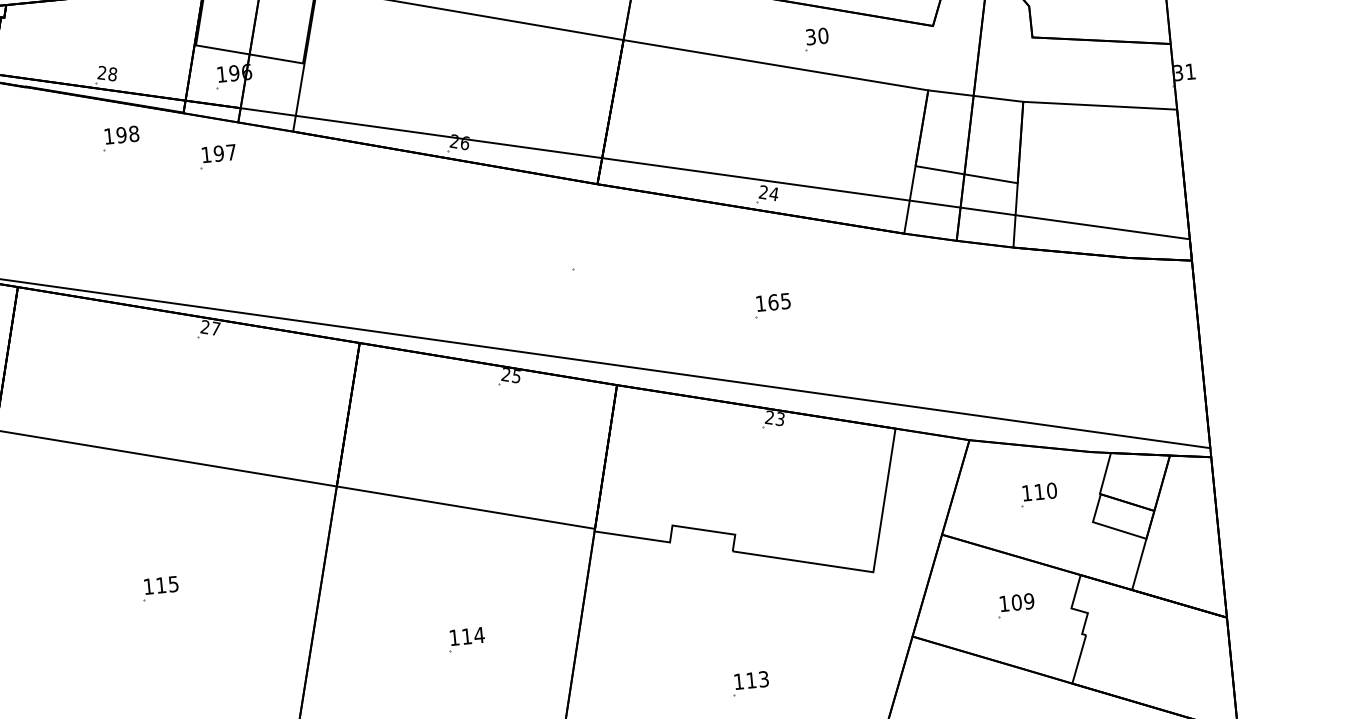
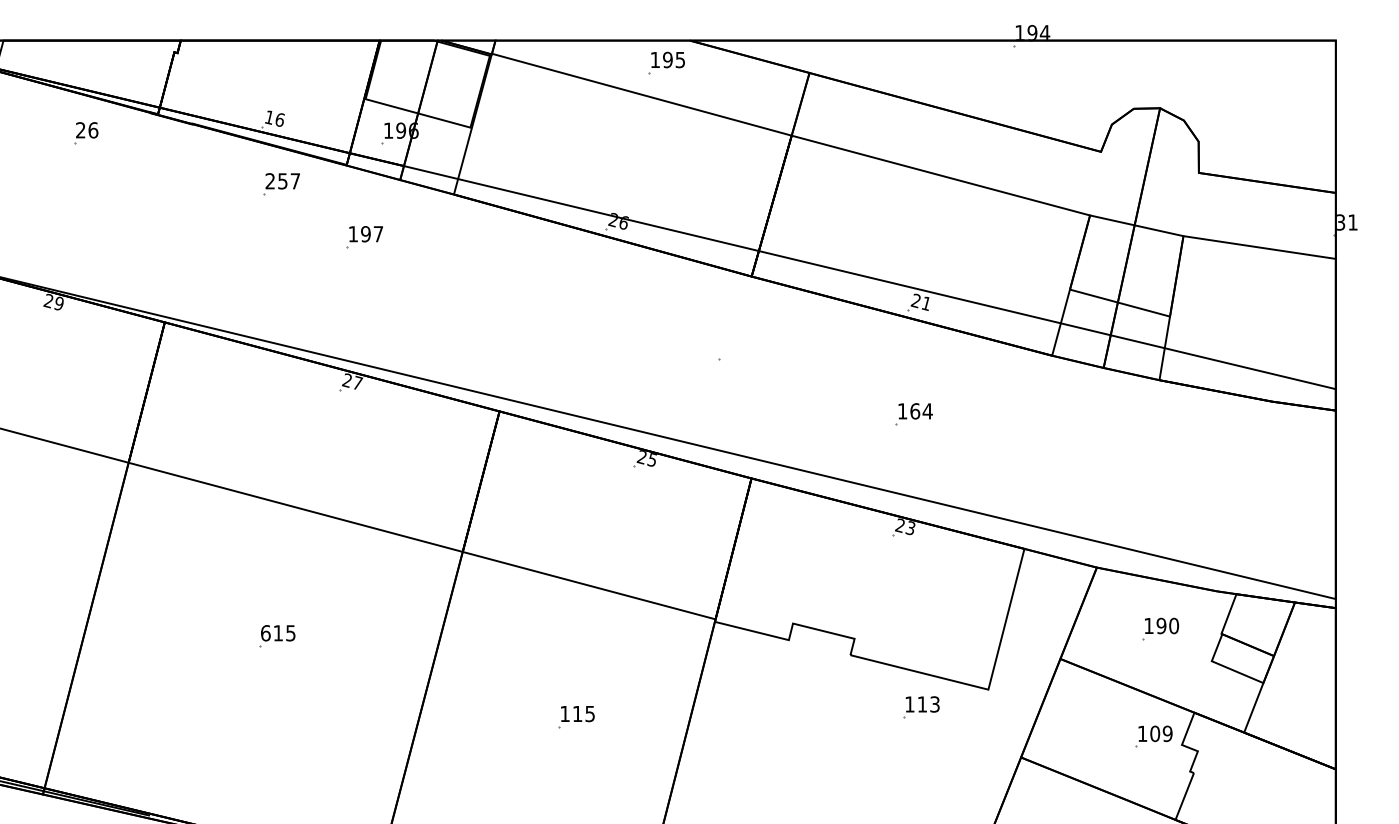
part: (816, 39) -> (983, 153), removed
text: (107, 73) -> (274, 118), 28 -> 16
text: (121, 135) -> (282, 181), 198 -> 257
part: (217, 157) -> (364, 237), moved
text: (773, 194) -> (925, 303), 24 -> 21
text: (785, 301) -> (927, 411), 165 -> 164
text: (1039, 491) -> (1161, 625), 110 -> 190
text: (148, 586) -> (265, 633), 115 -> 615
part: (1015, 605) -> (1153, 736), moved
text: (479, 635) -> (590, 714), 114 -> 115
part: (750, 683) -> (921, 707), moved

